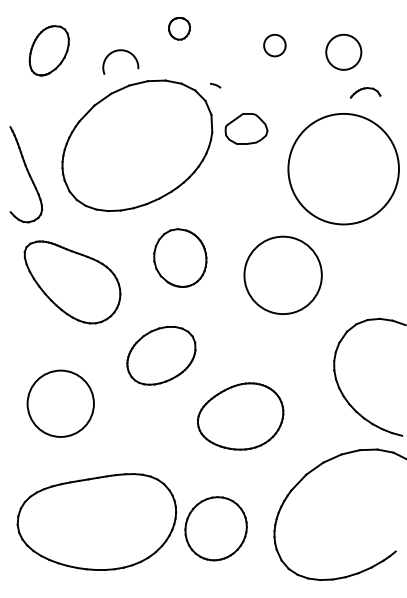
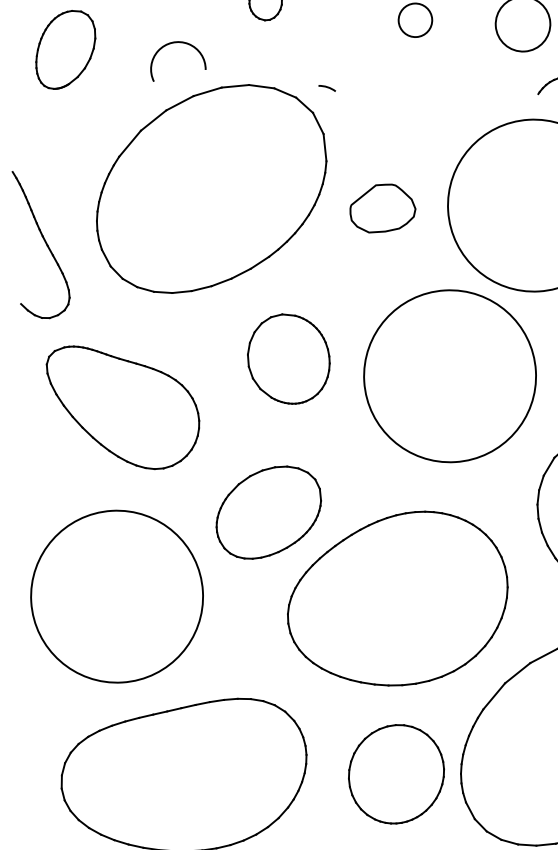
part: (246, 128) -> (382, 207), moved
circle: (282, 275) -> (449, 376), size x1.43
circle: (60, 403) -> (116, 596), size x1.67
part: (240, 416) -> (397, 599), size x1.67
part: (215, 528) -> (395, 773), moved

